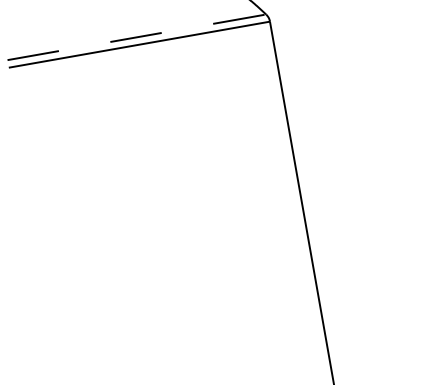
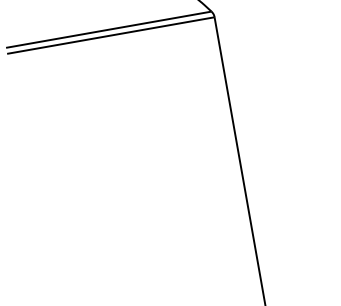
line: (137, 37) -> (109, 29), dashed -> solid

